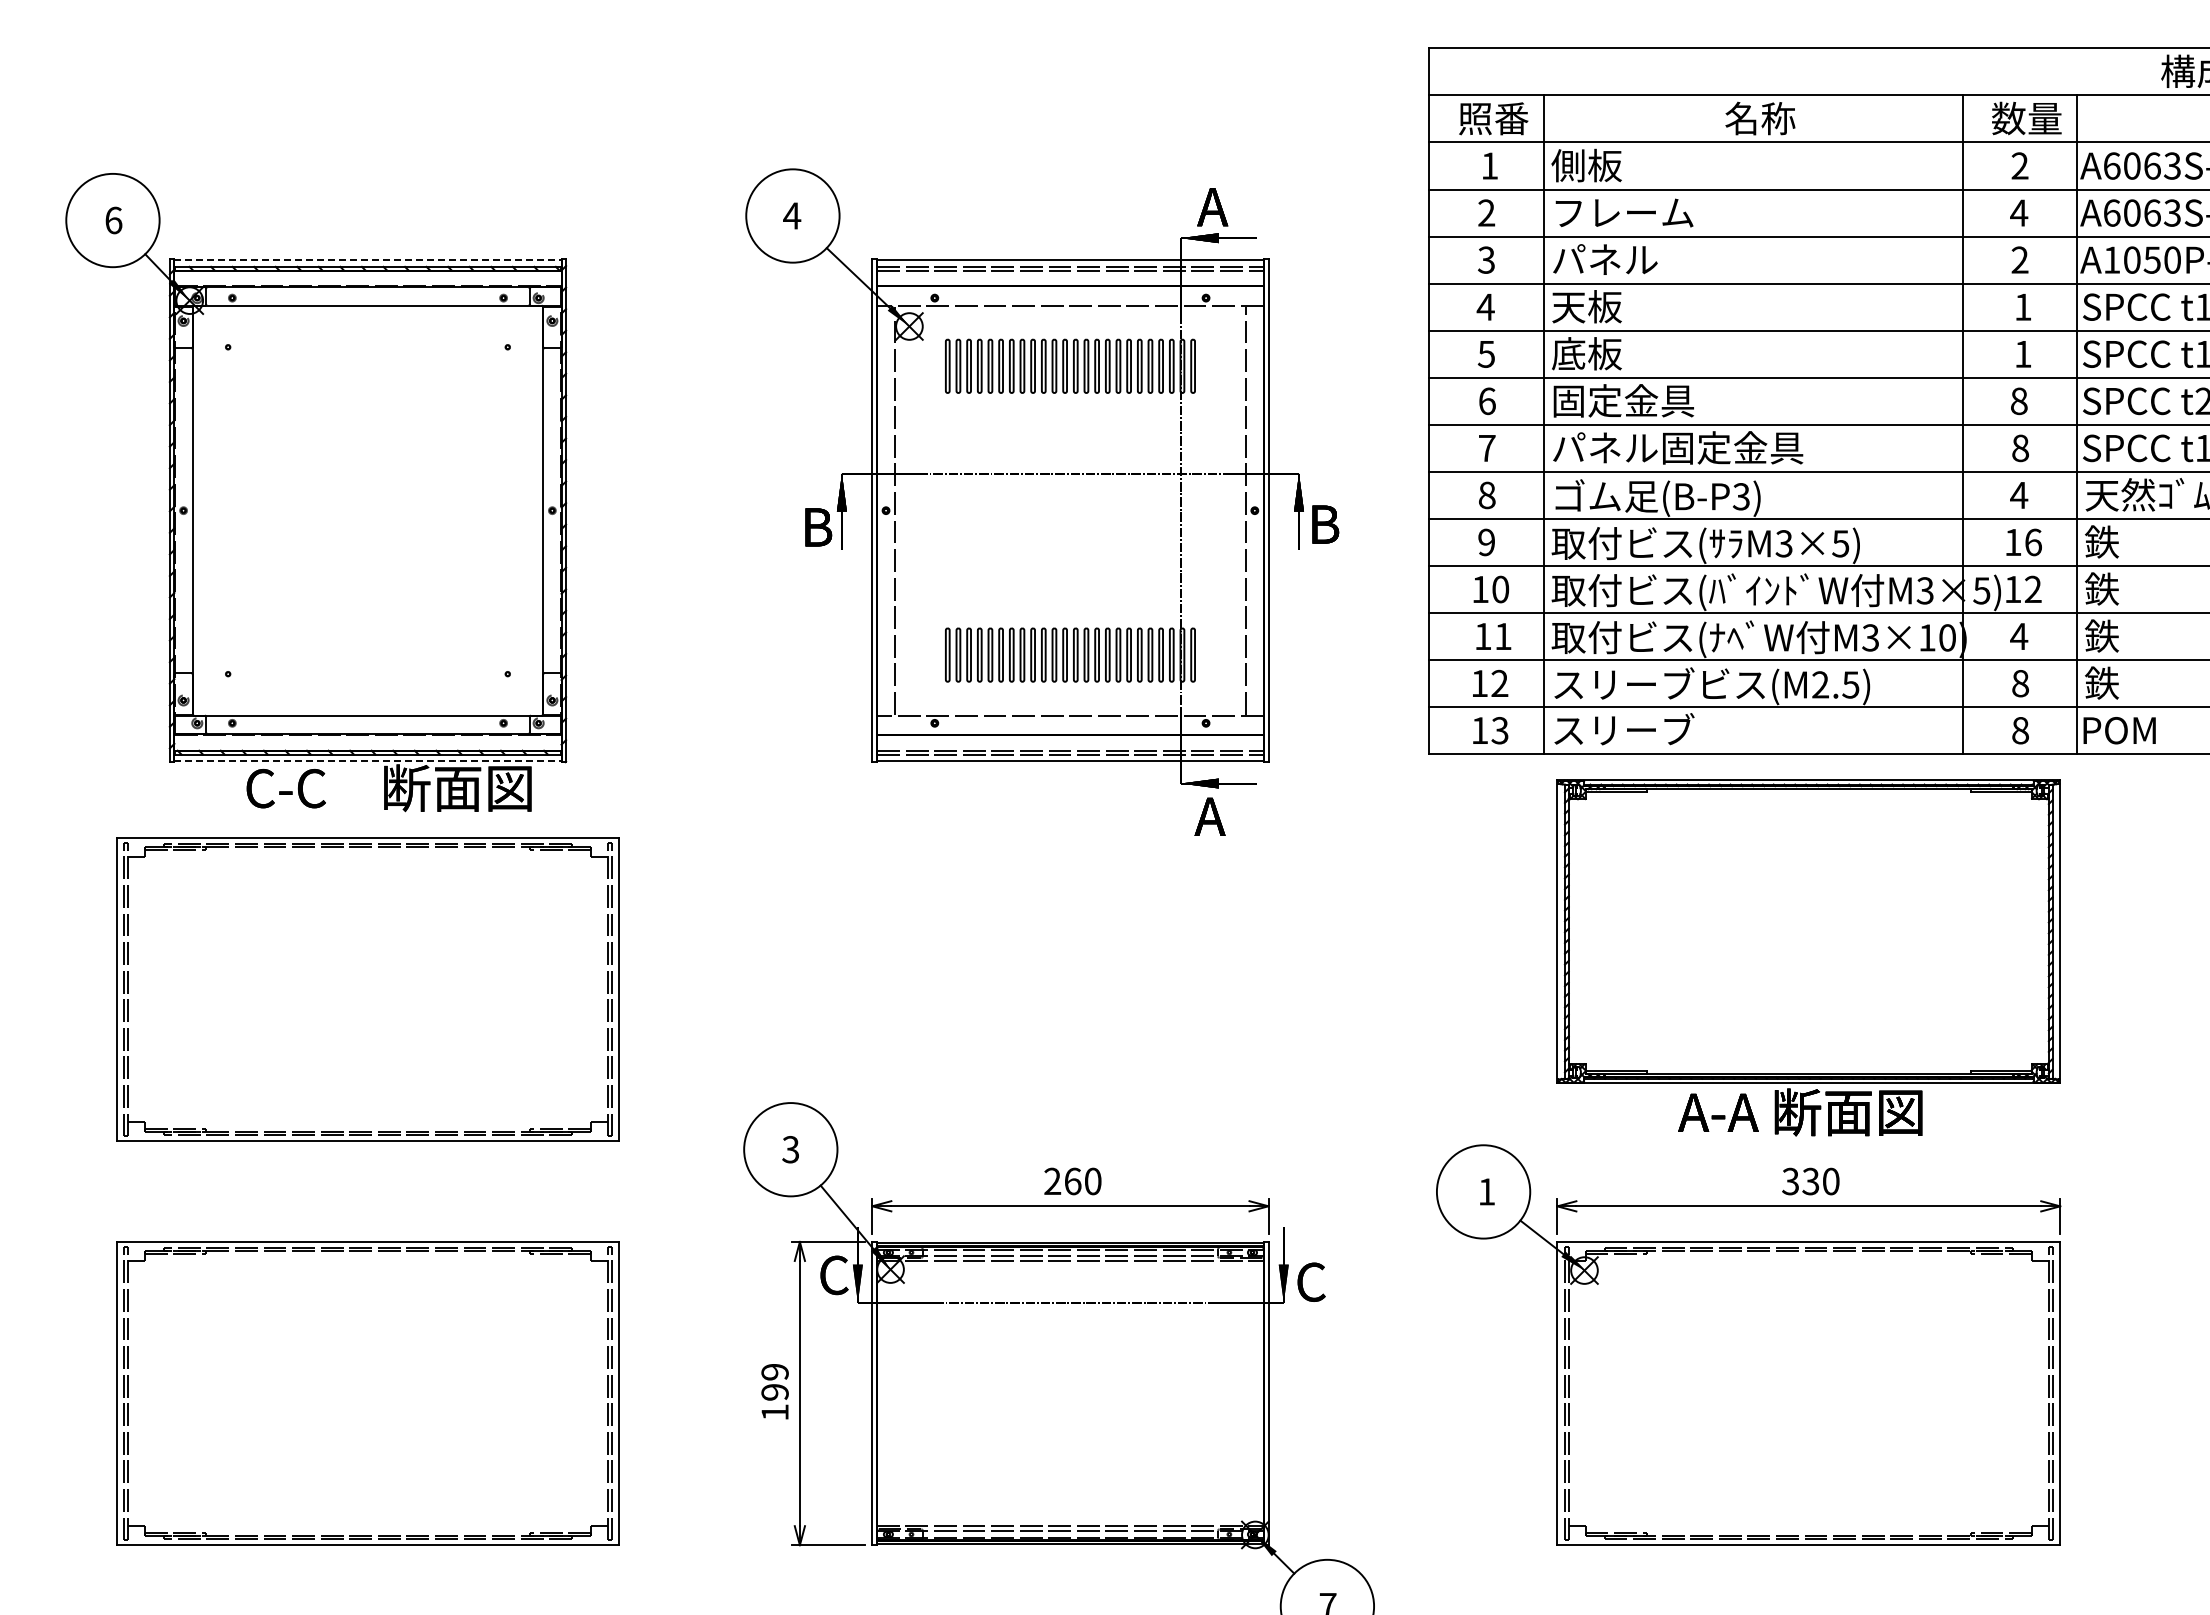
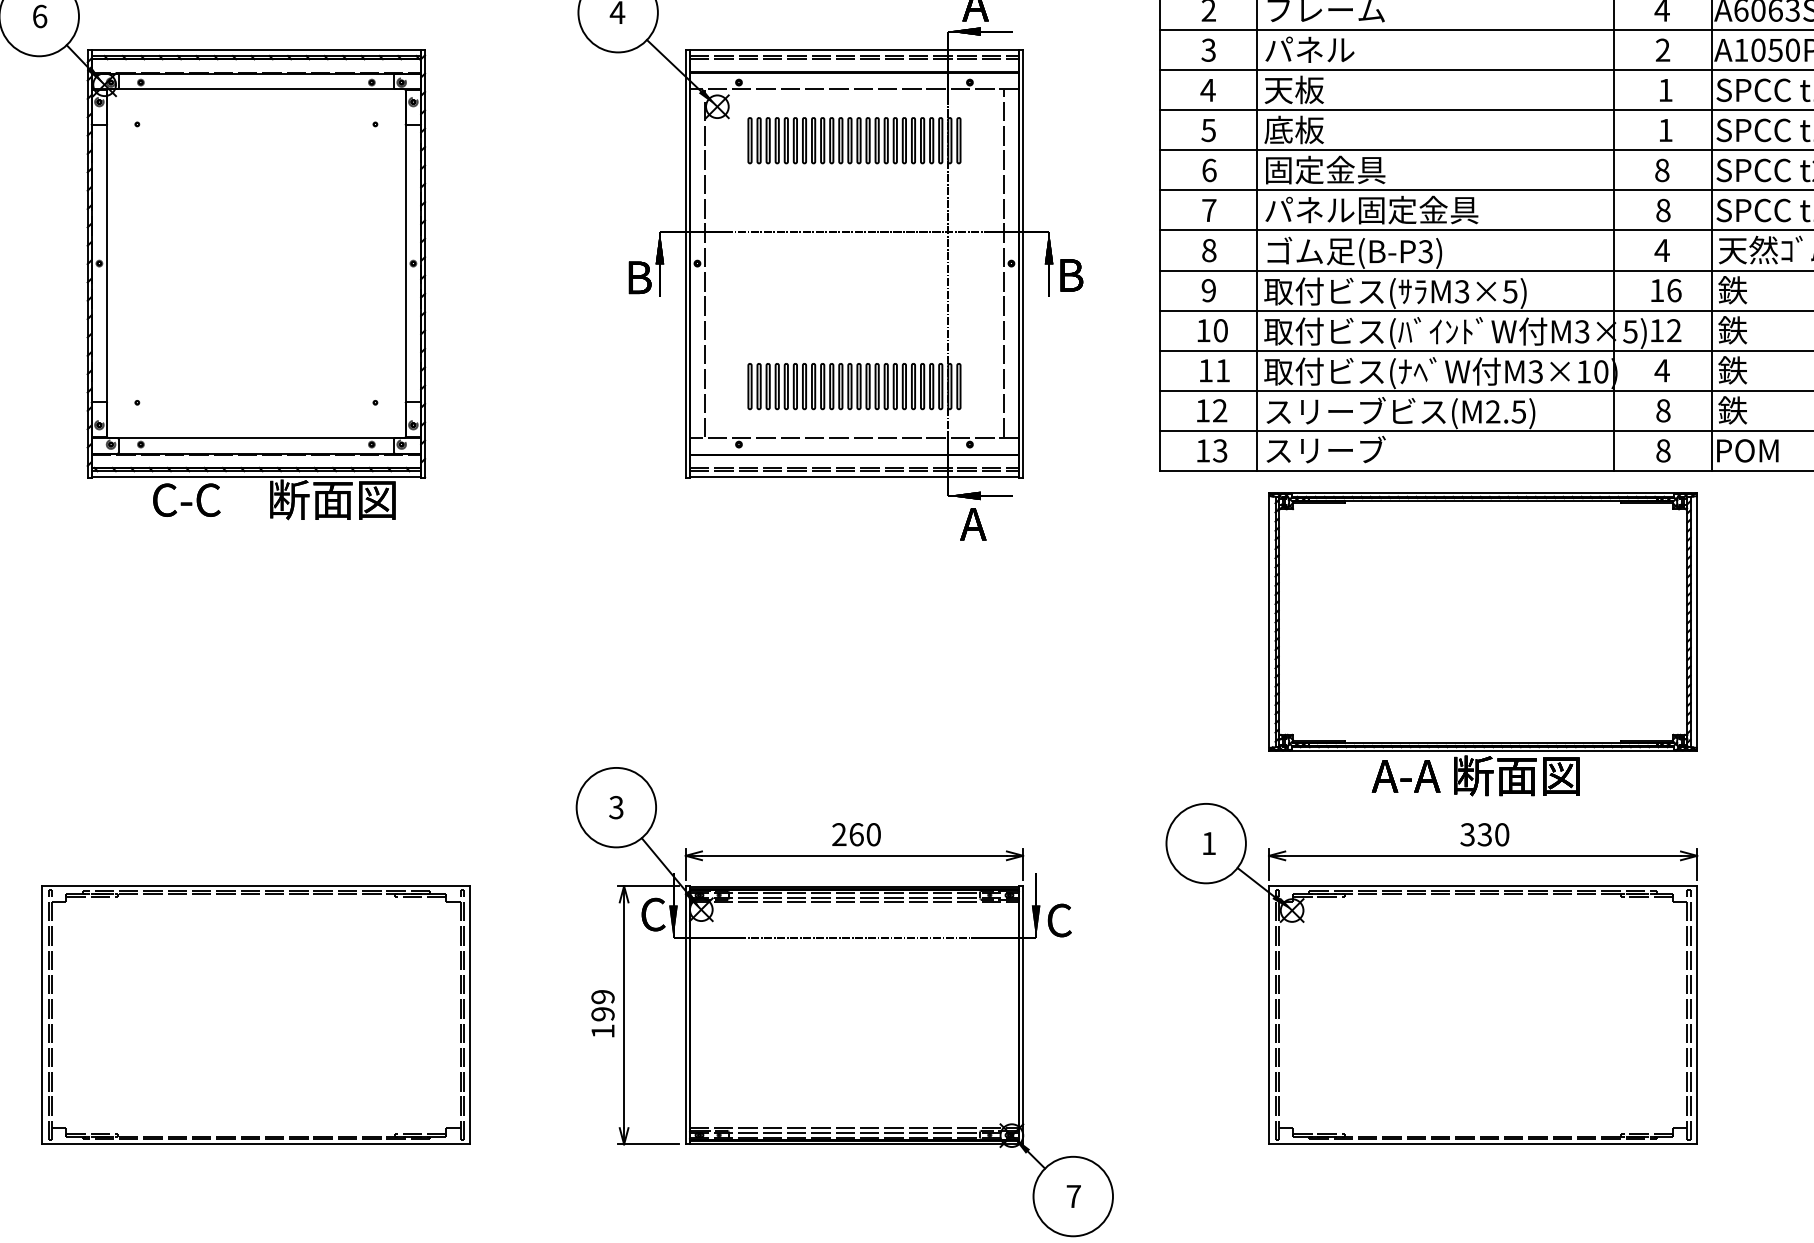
line: (367, 260) -> (255, 50), dashed -> solid
line: (367, 761) -> (255, 477), dashed -> solid
part: (367, 989) -> (255, 671), removed

